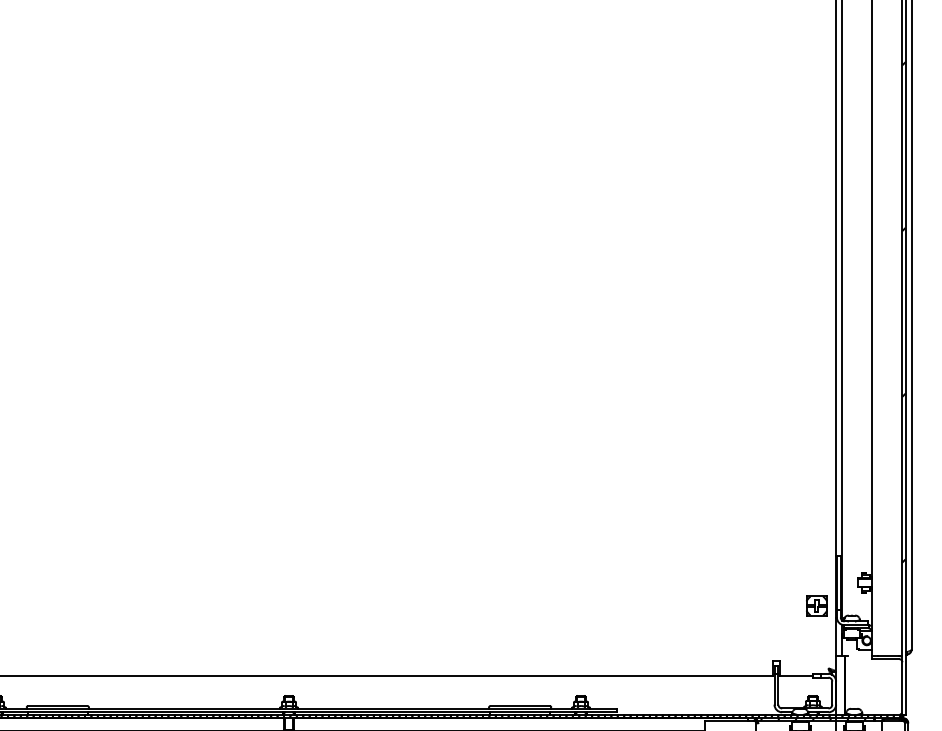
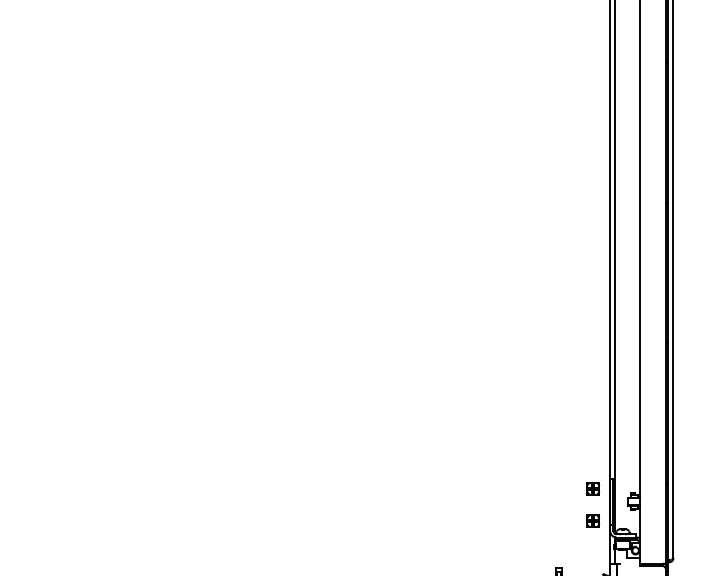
part: (816, 567) -> (592, 488), added
part: (816, 605) -> (592, 520), size x0.71

